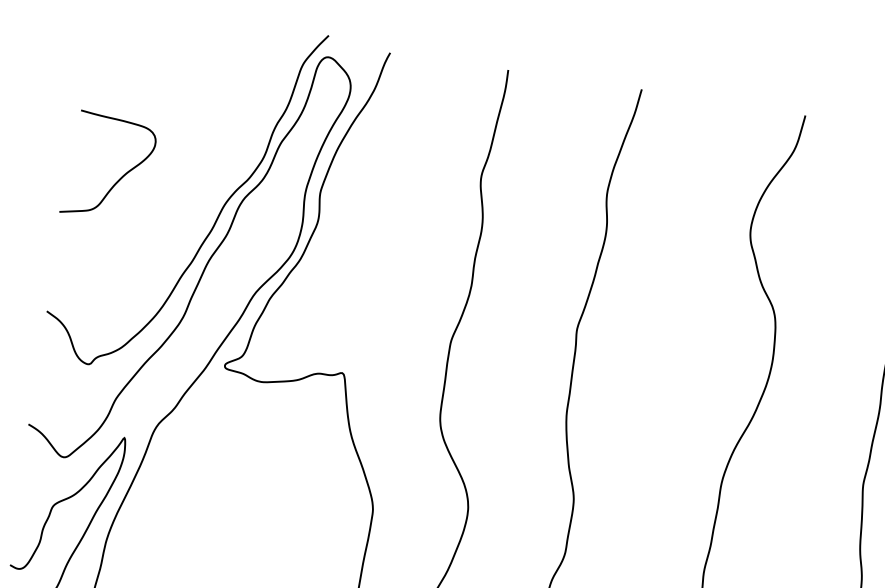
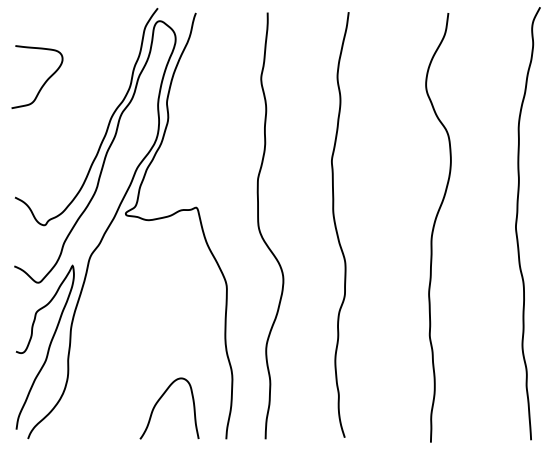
curve: (122, 174) -> (45, 80), moved

